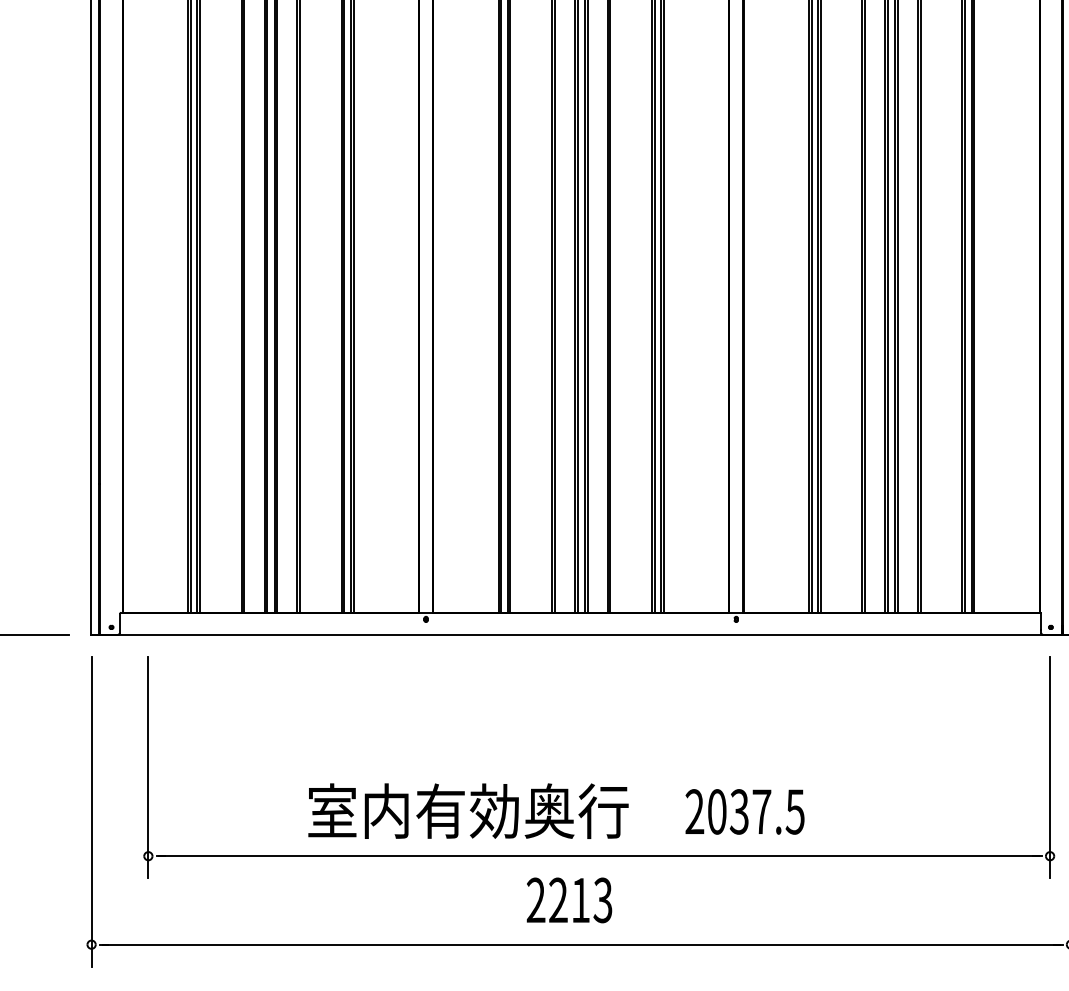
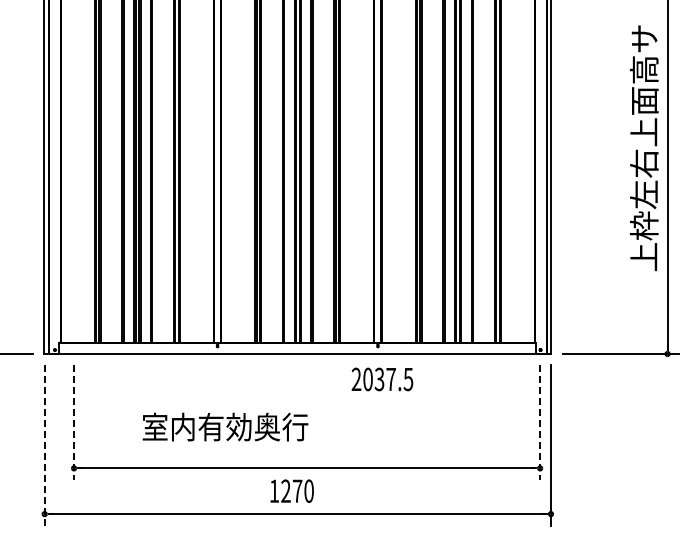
line: (149, 769) -> (74, 423), solid -> dashed
line: (1050, 769) -> (540, 423), solid -> dashed
text: (468, 810) -> (225, 426), moved
line: (91, 811) -> (44, 445), solid -> dashed
text: (745, 811) -> (382, 379), moved
text: (569, 899) -> (291, 490), 2213 -> 1270

